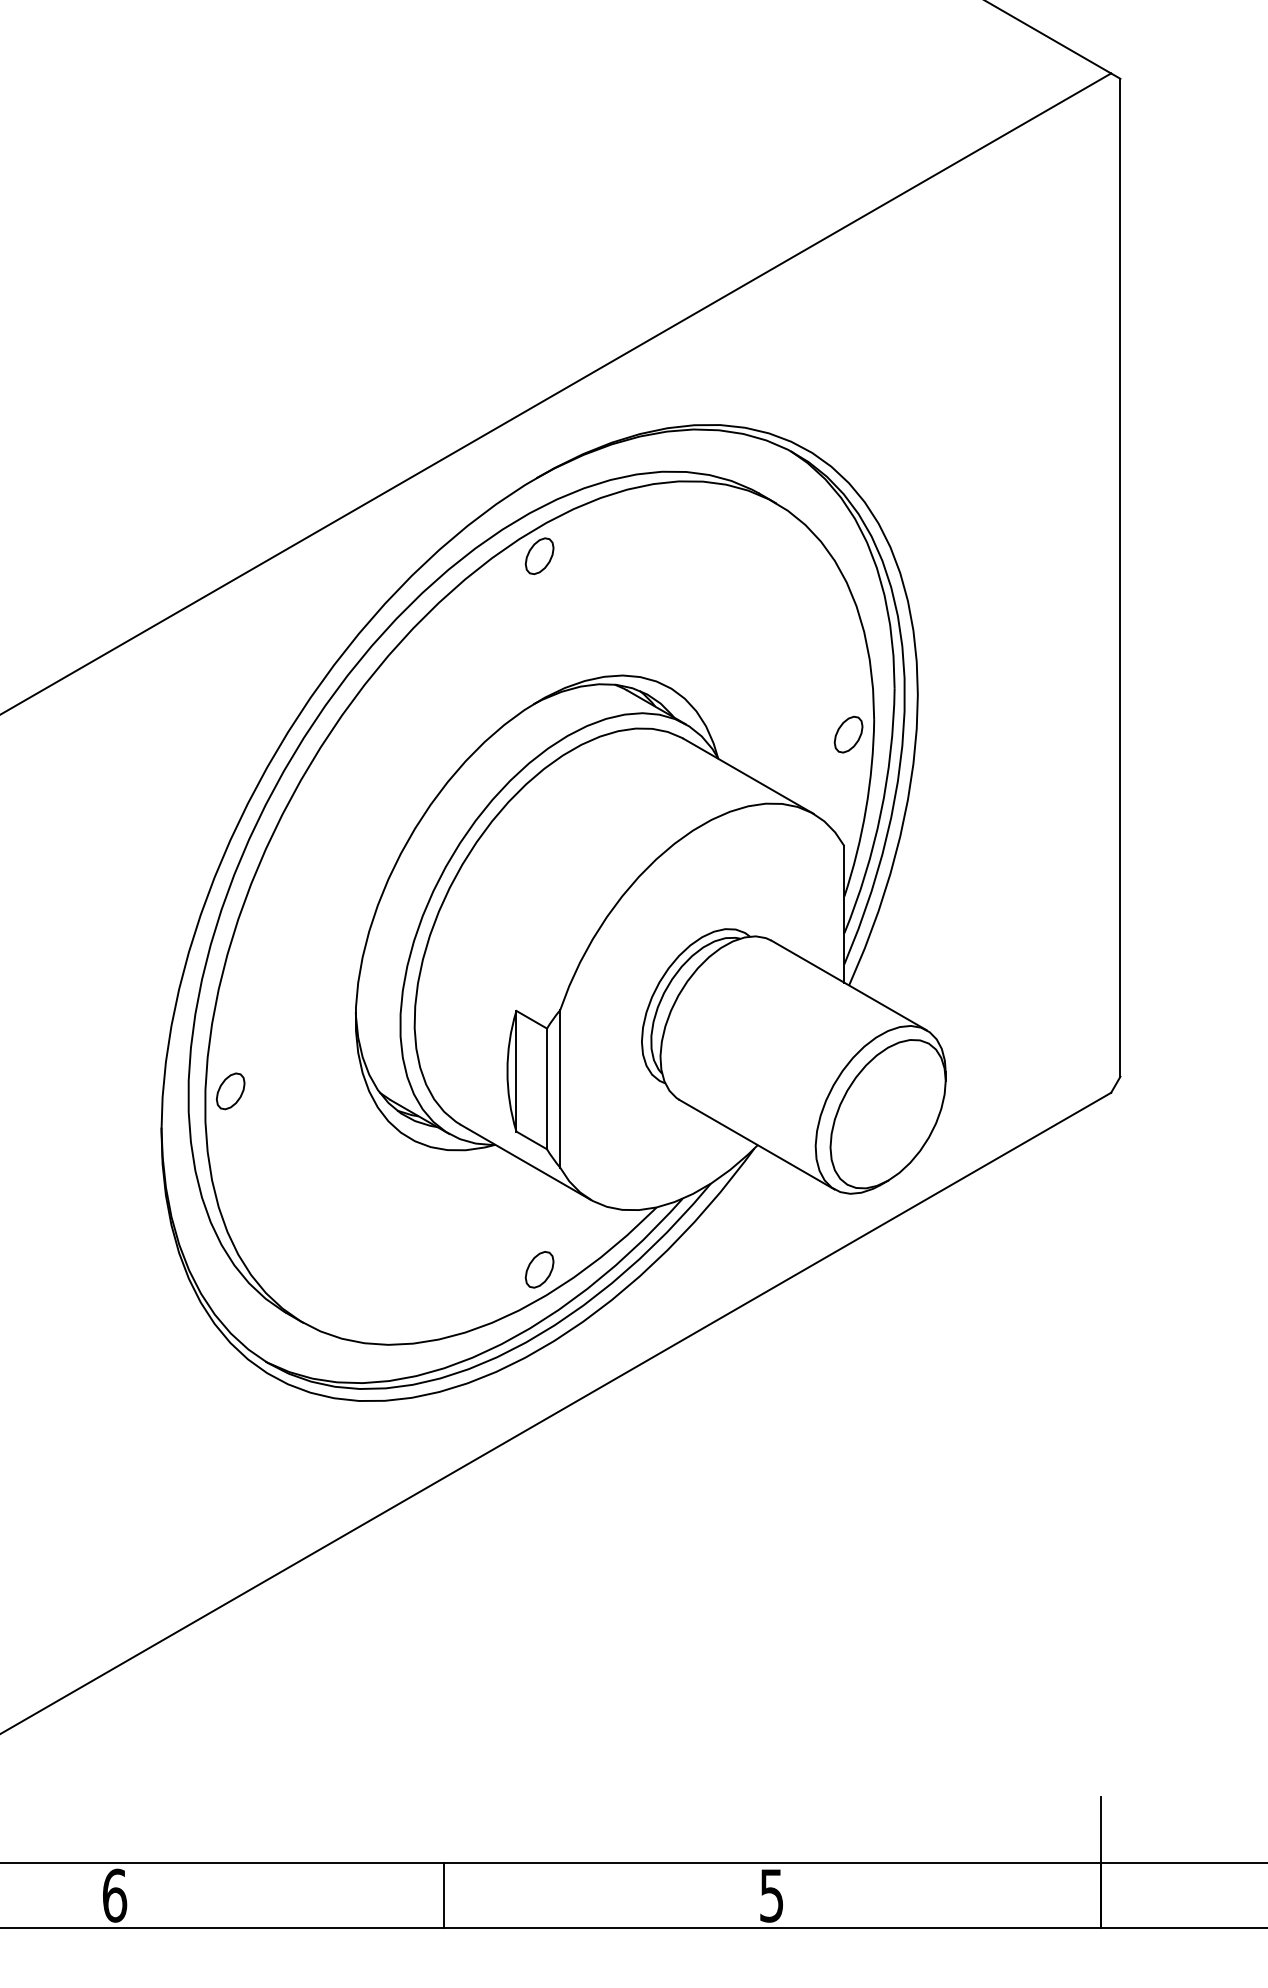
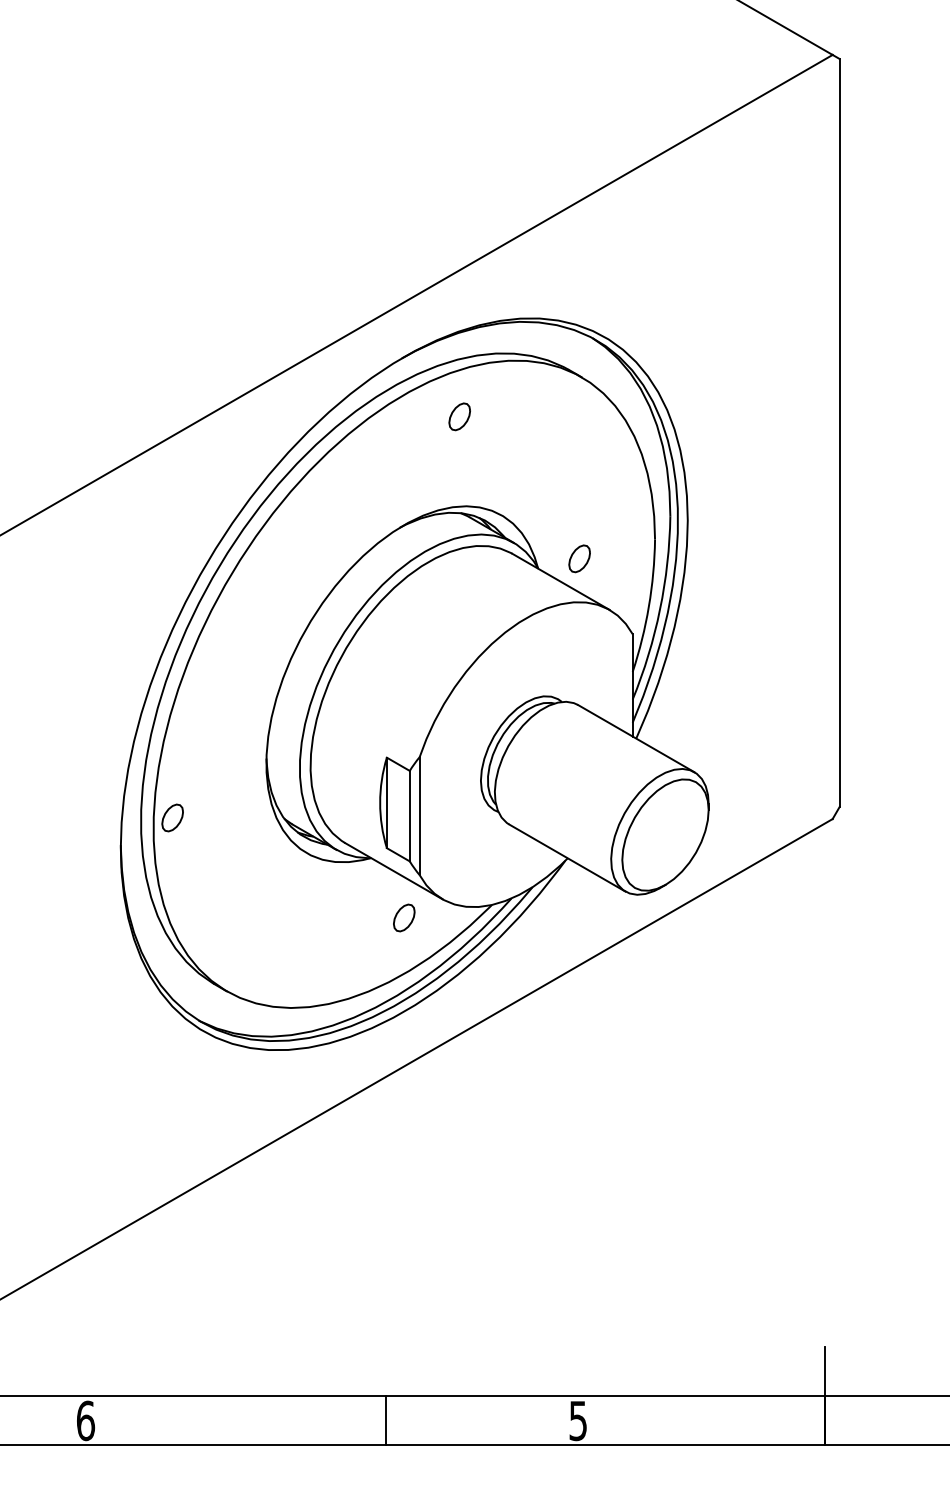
part: (539, 556) -> (459, 417), moved
part: (848, 734) -> (579, 558), moved
part: (539, 1269) -> (404, 917), moved
line: (443, 1895) -> (385, 1420), moved

